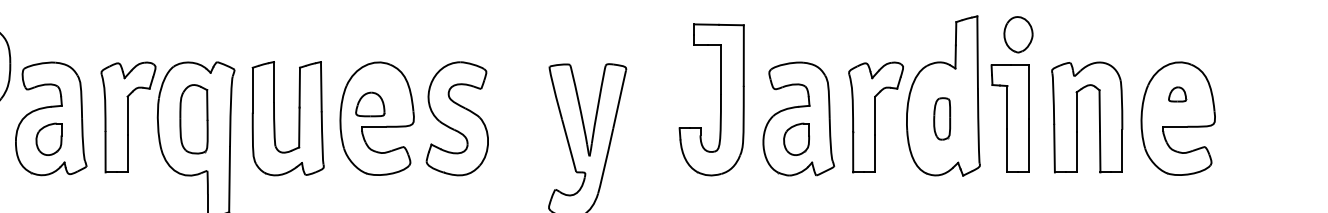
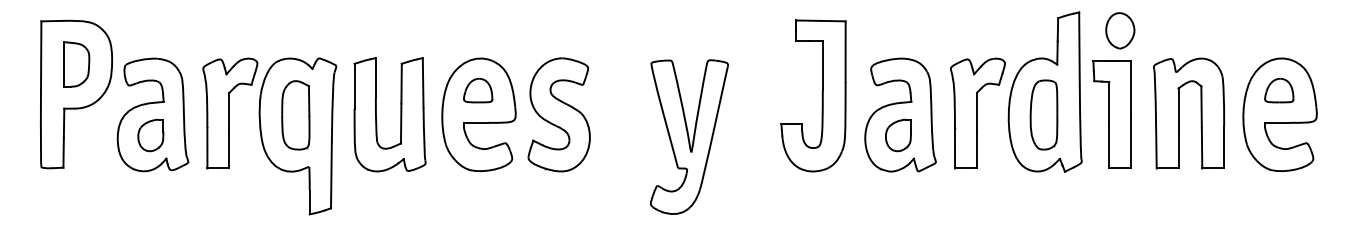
part: (1177, 94) -> (1279, 90), size x1.67
part: (370, 104) -> (478, 90), moved
part: (941, 118) -> (1043, 114), size x1.67

